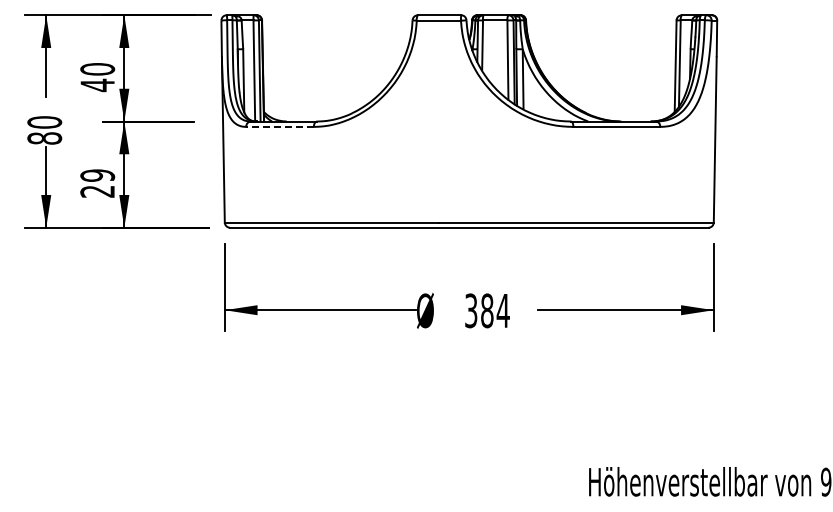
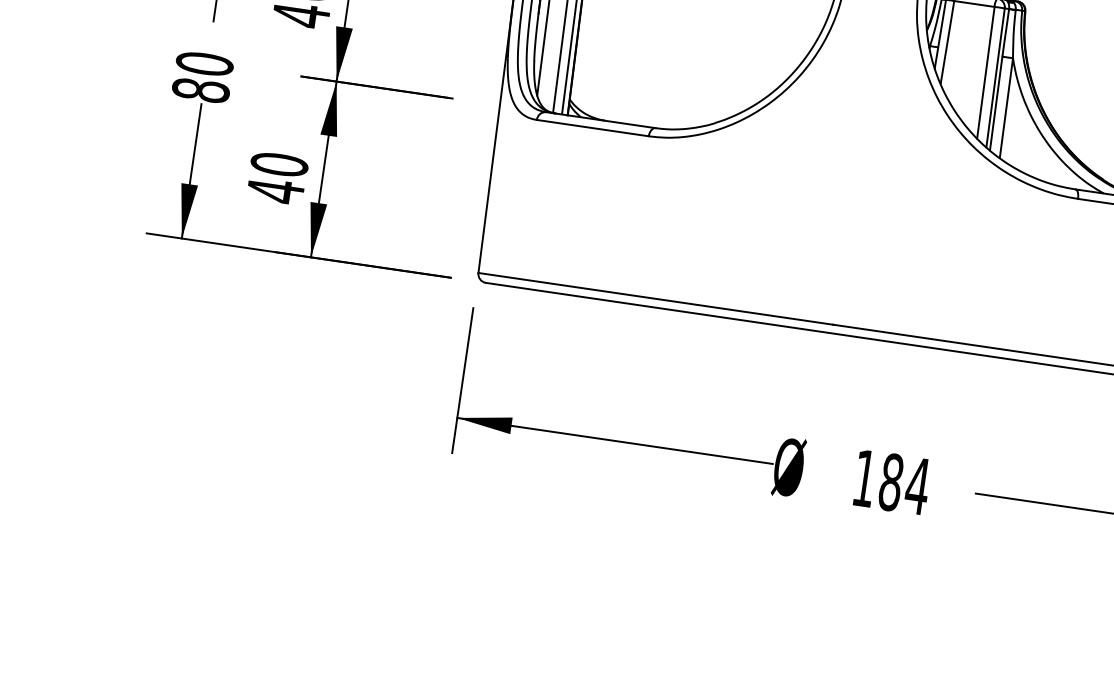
line: (280, 126) -> (593, 127), dashed -> solid
text: (97, 183) -> (277, 177), 29 -> 40
text: (471, 310) -> (865, 477), 384 -> 184

